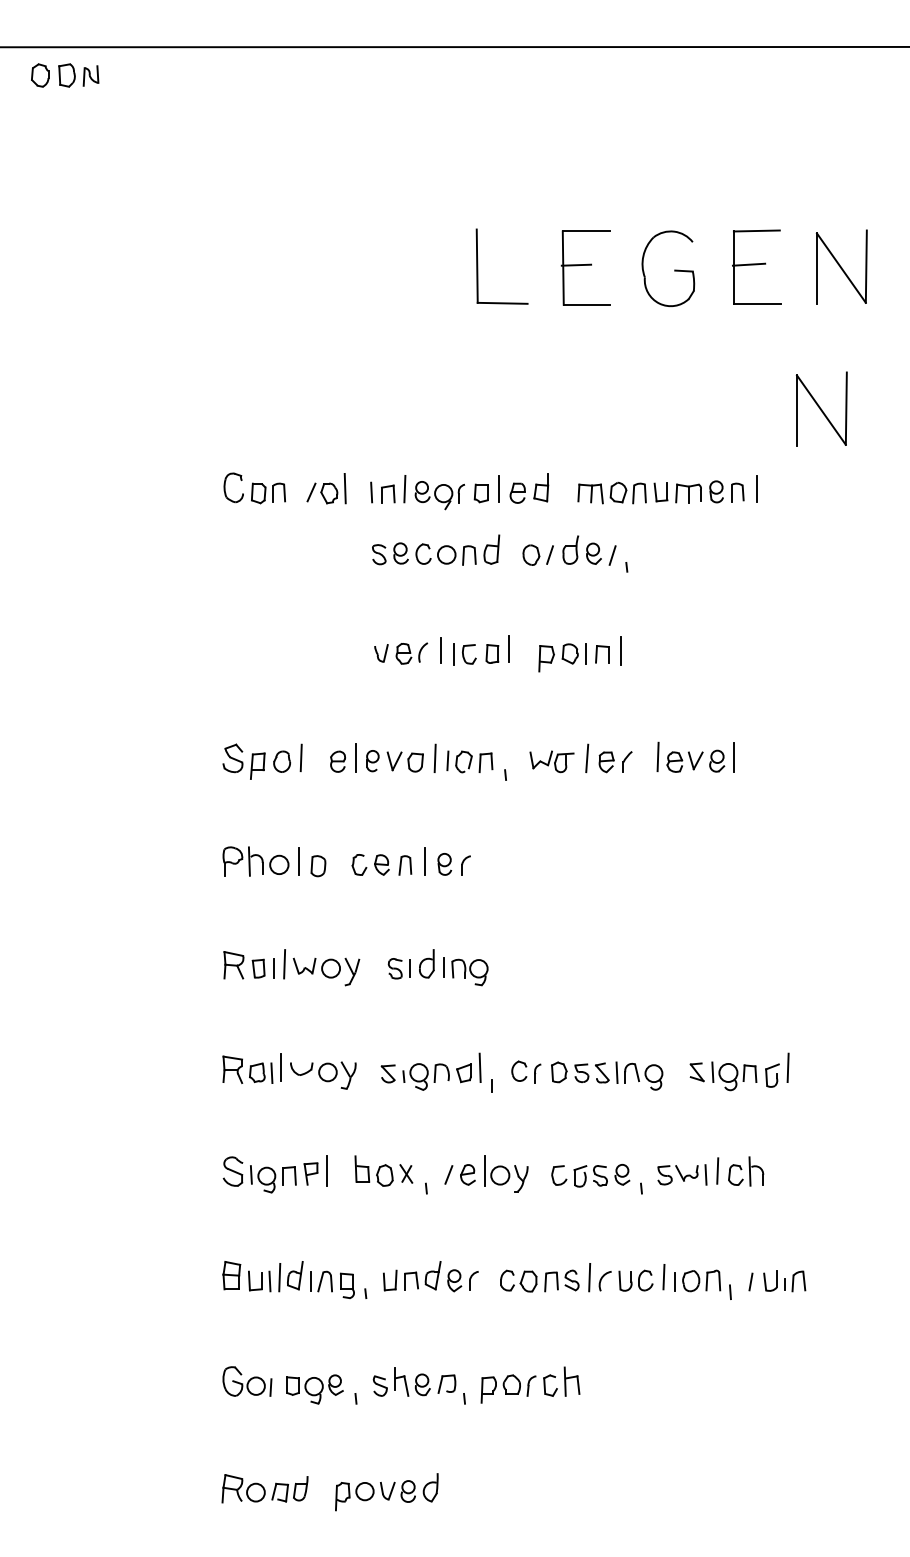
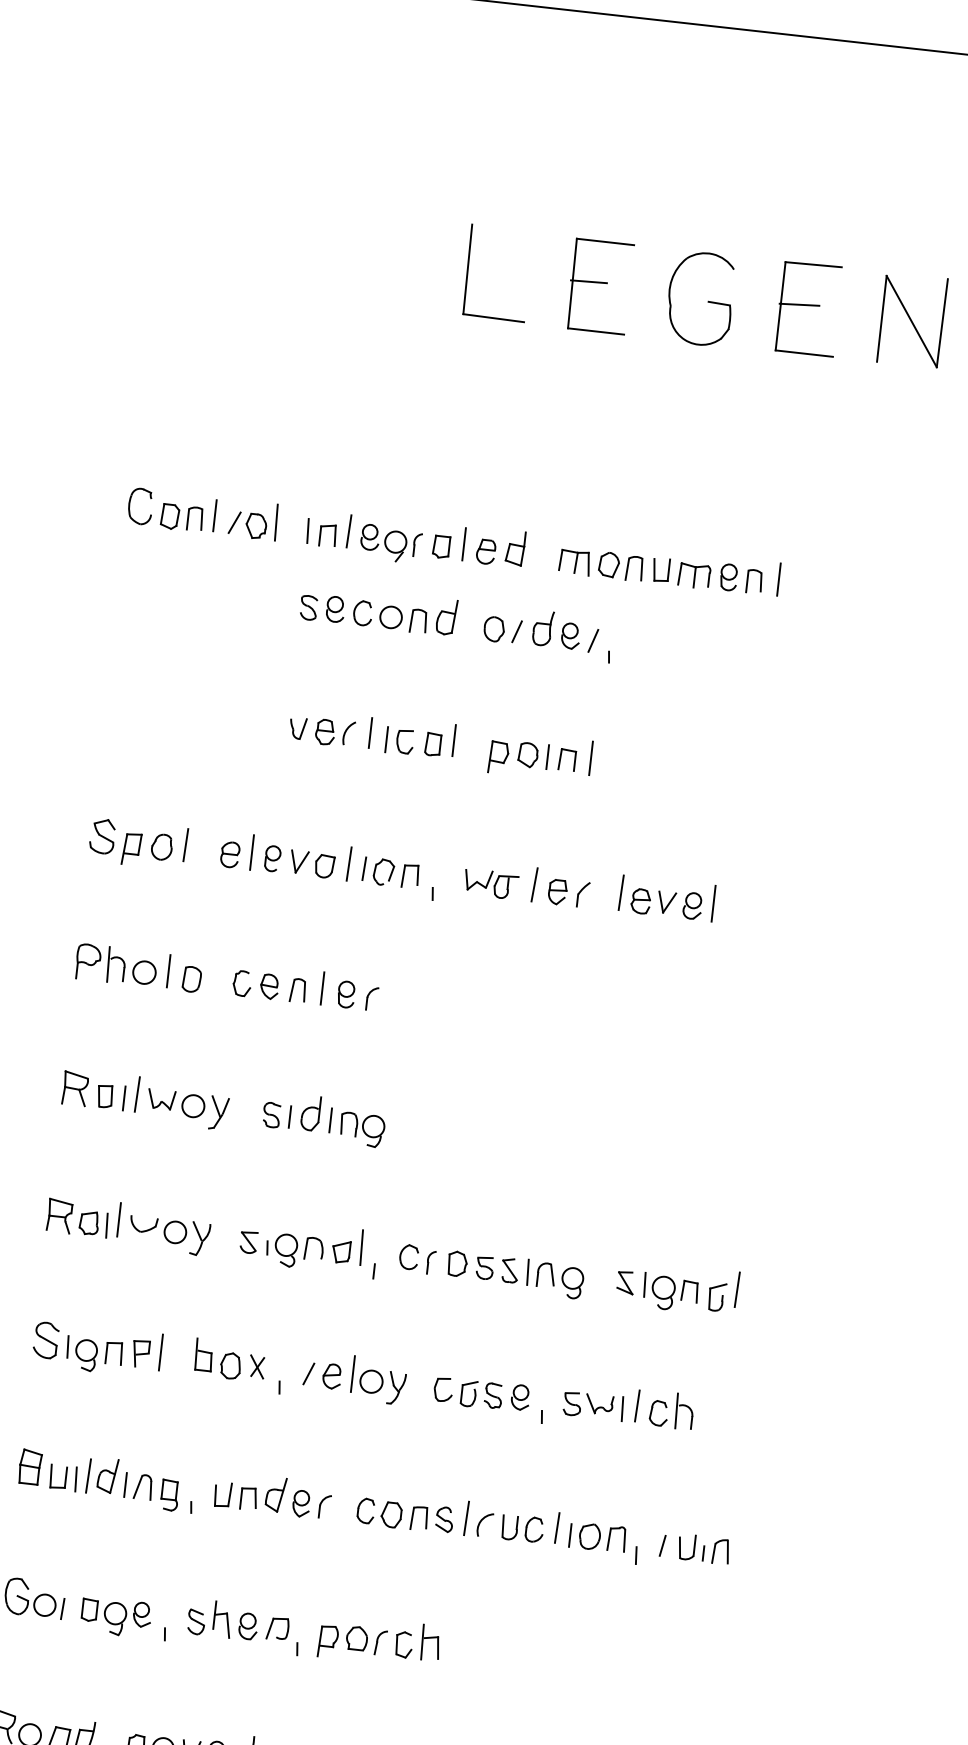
part: (821, 408) -> (868, 490), removed
line: (294, 488) -> (214, 515), added

